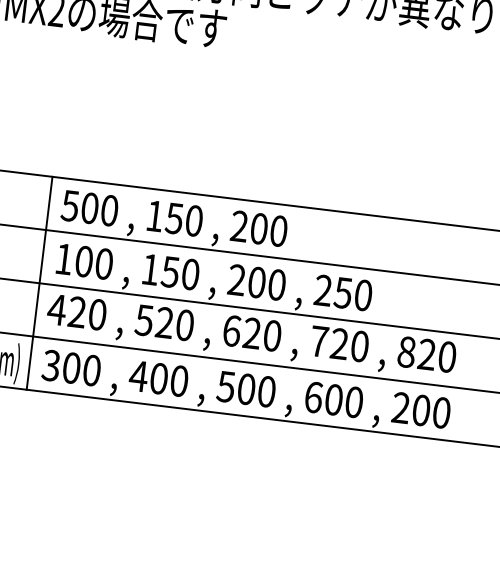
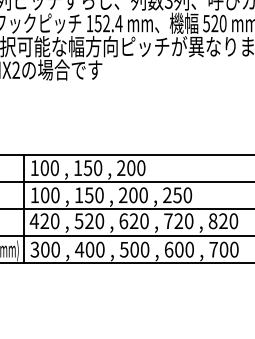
text: (69, 206) -> (34, 168), 500 -> 100
text: (400, 407) -> (213, 249), 200 -> 700

